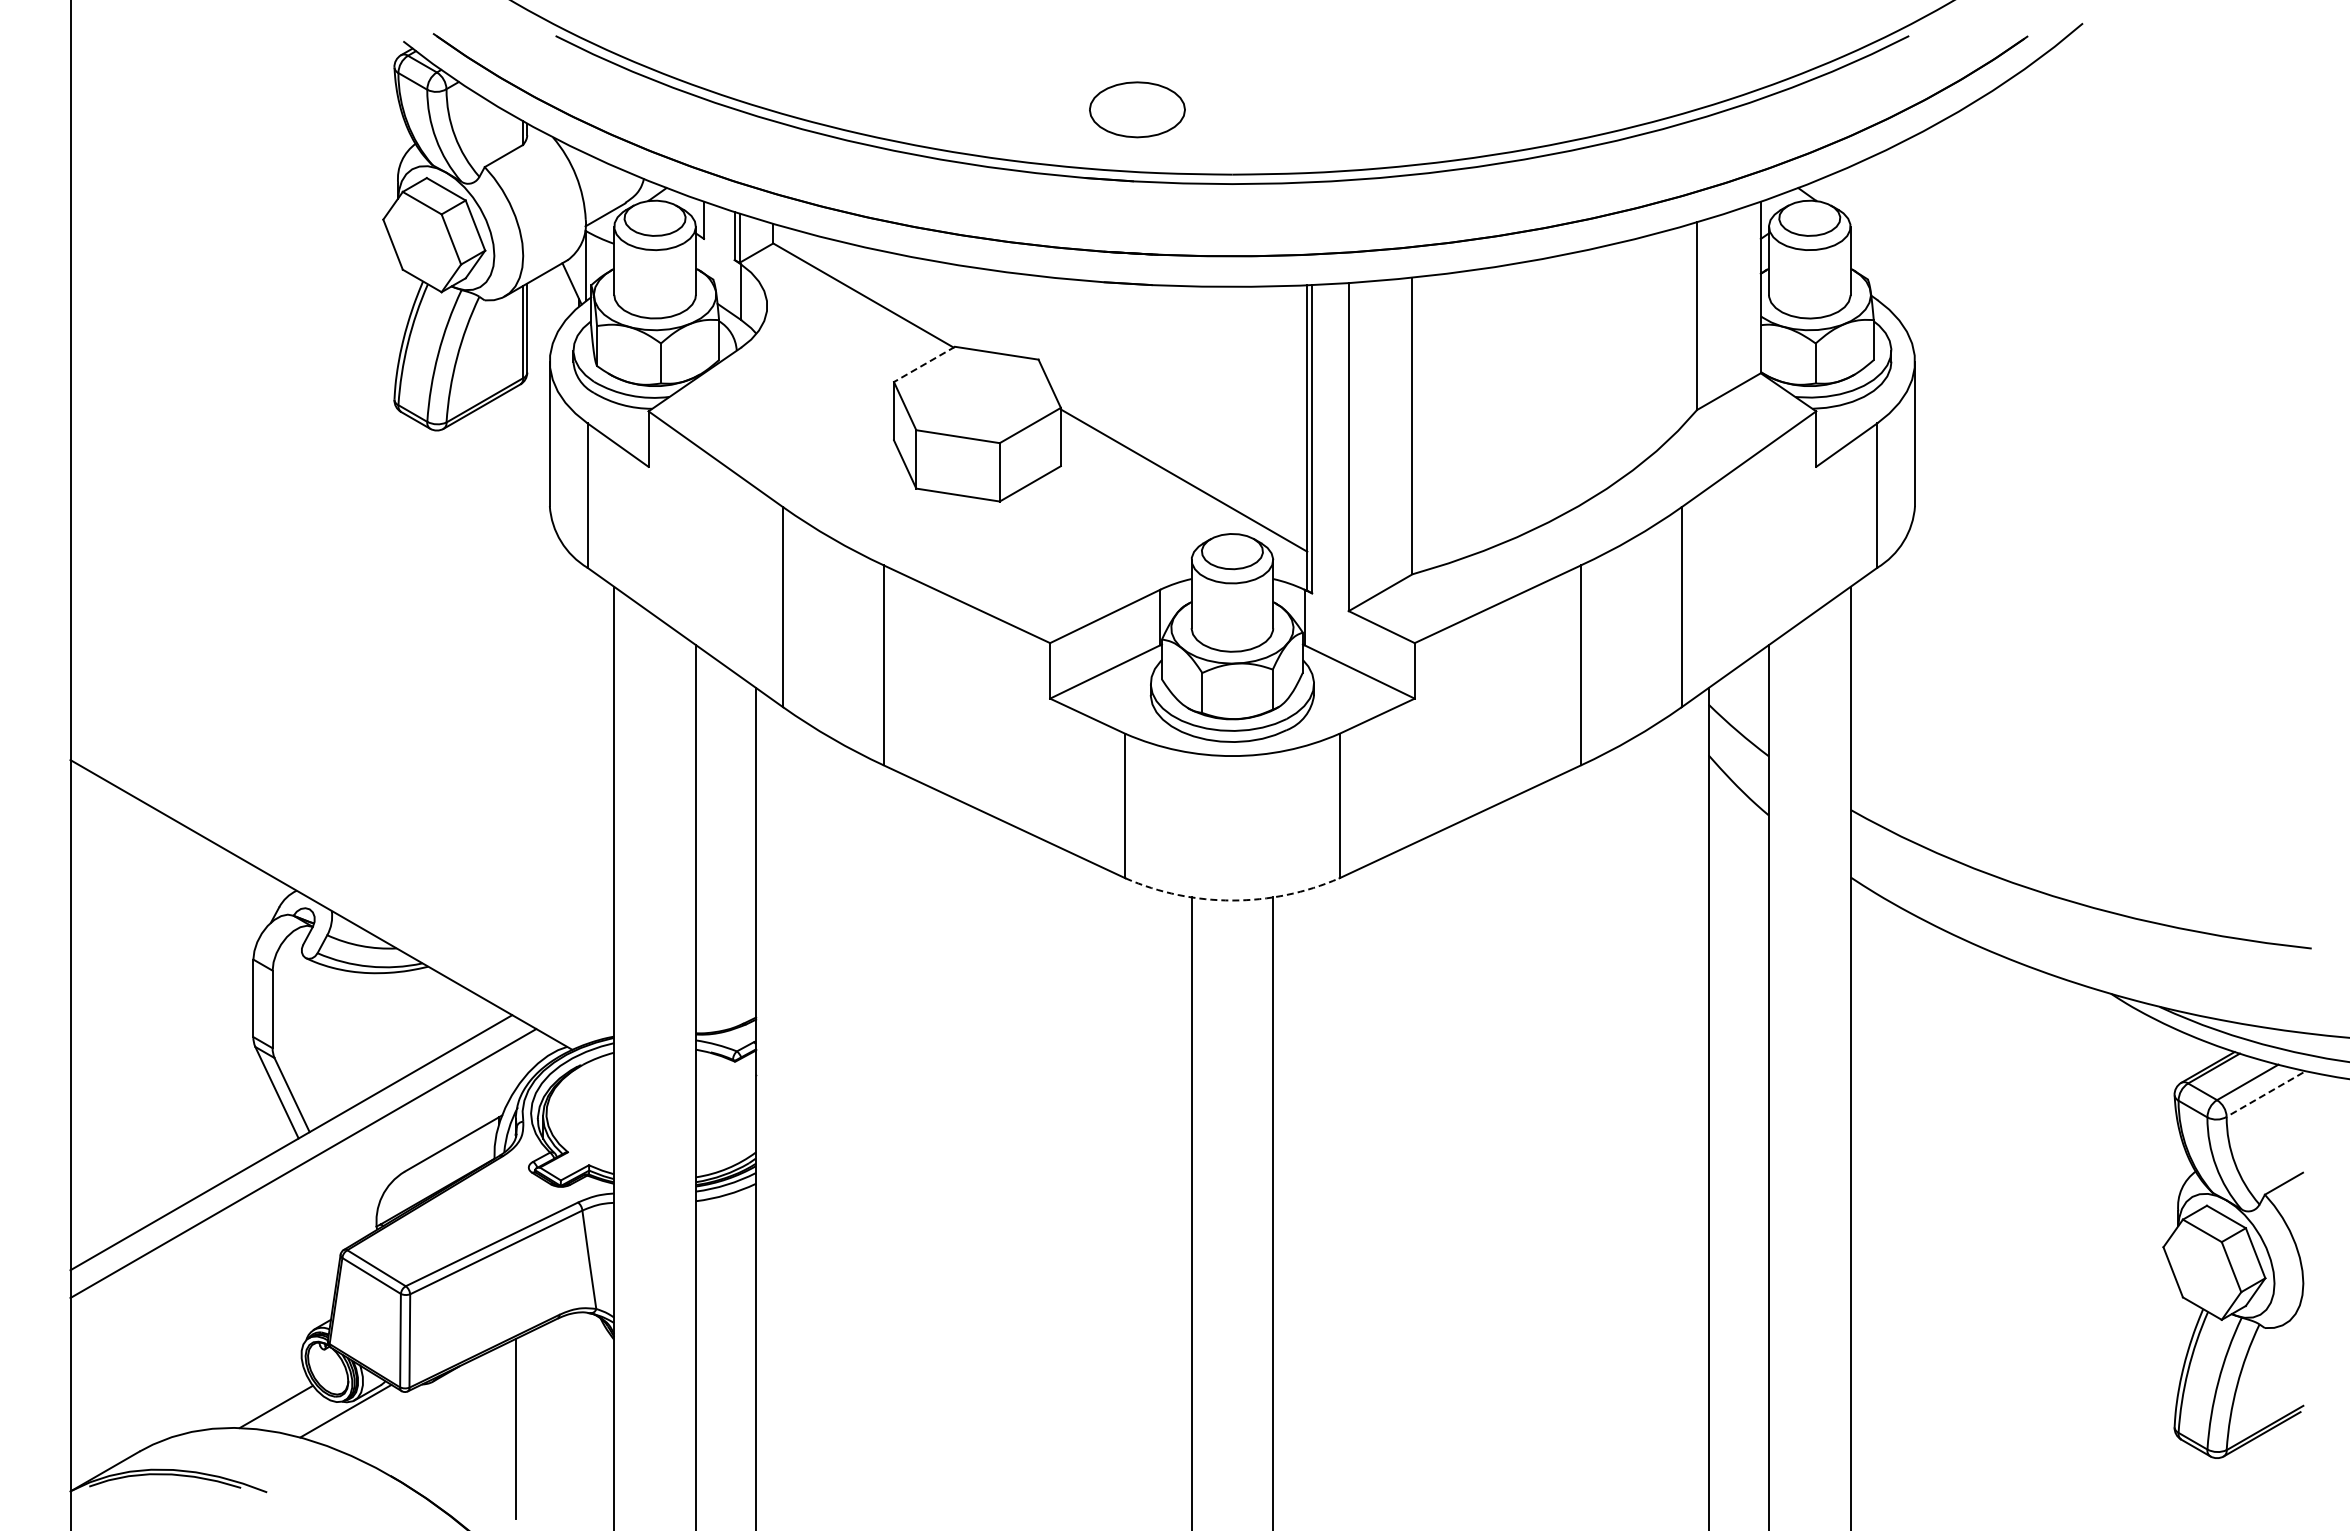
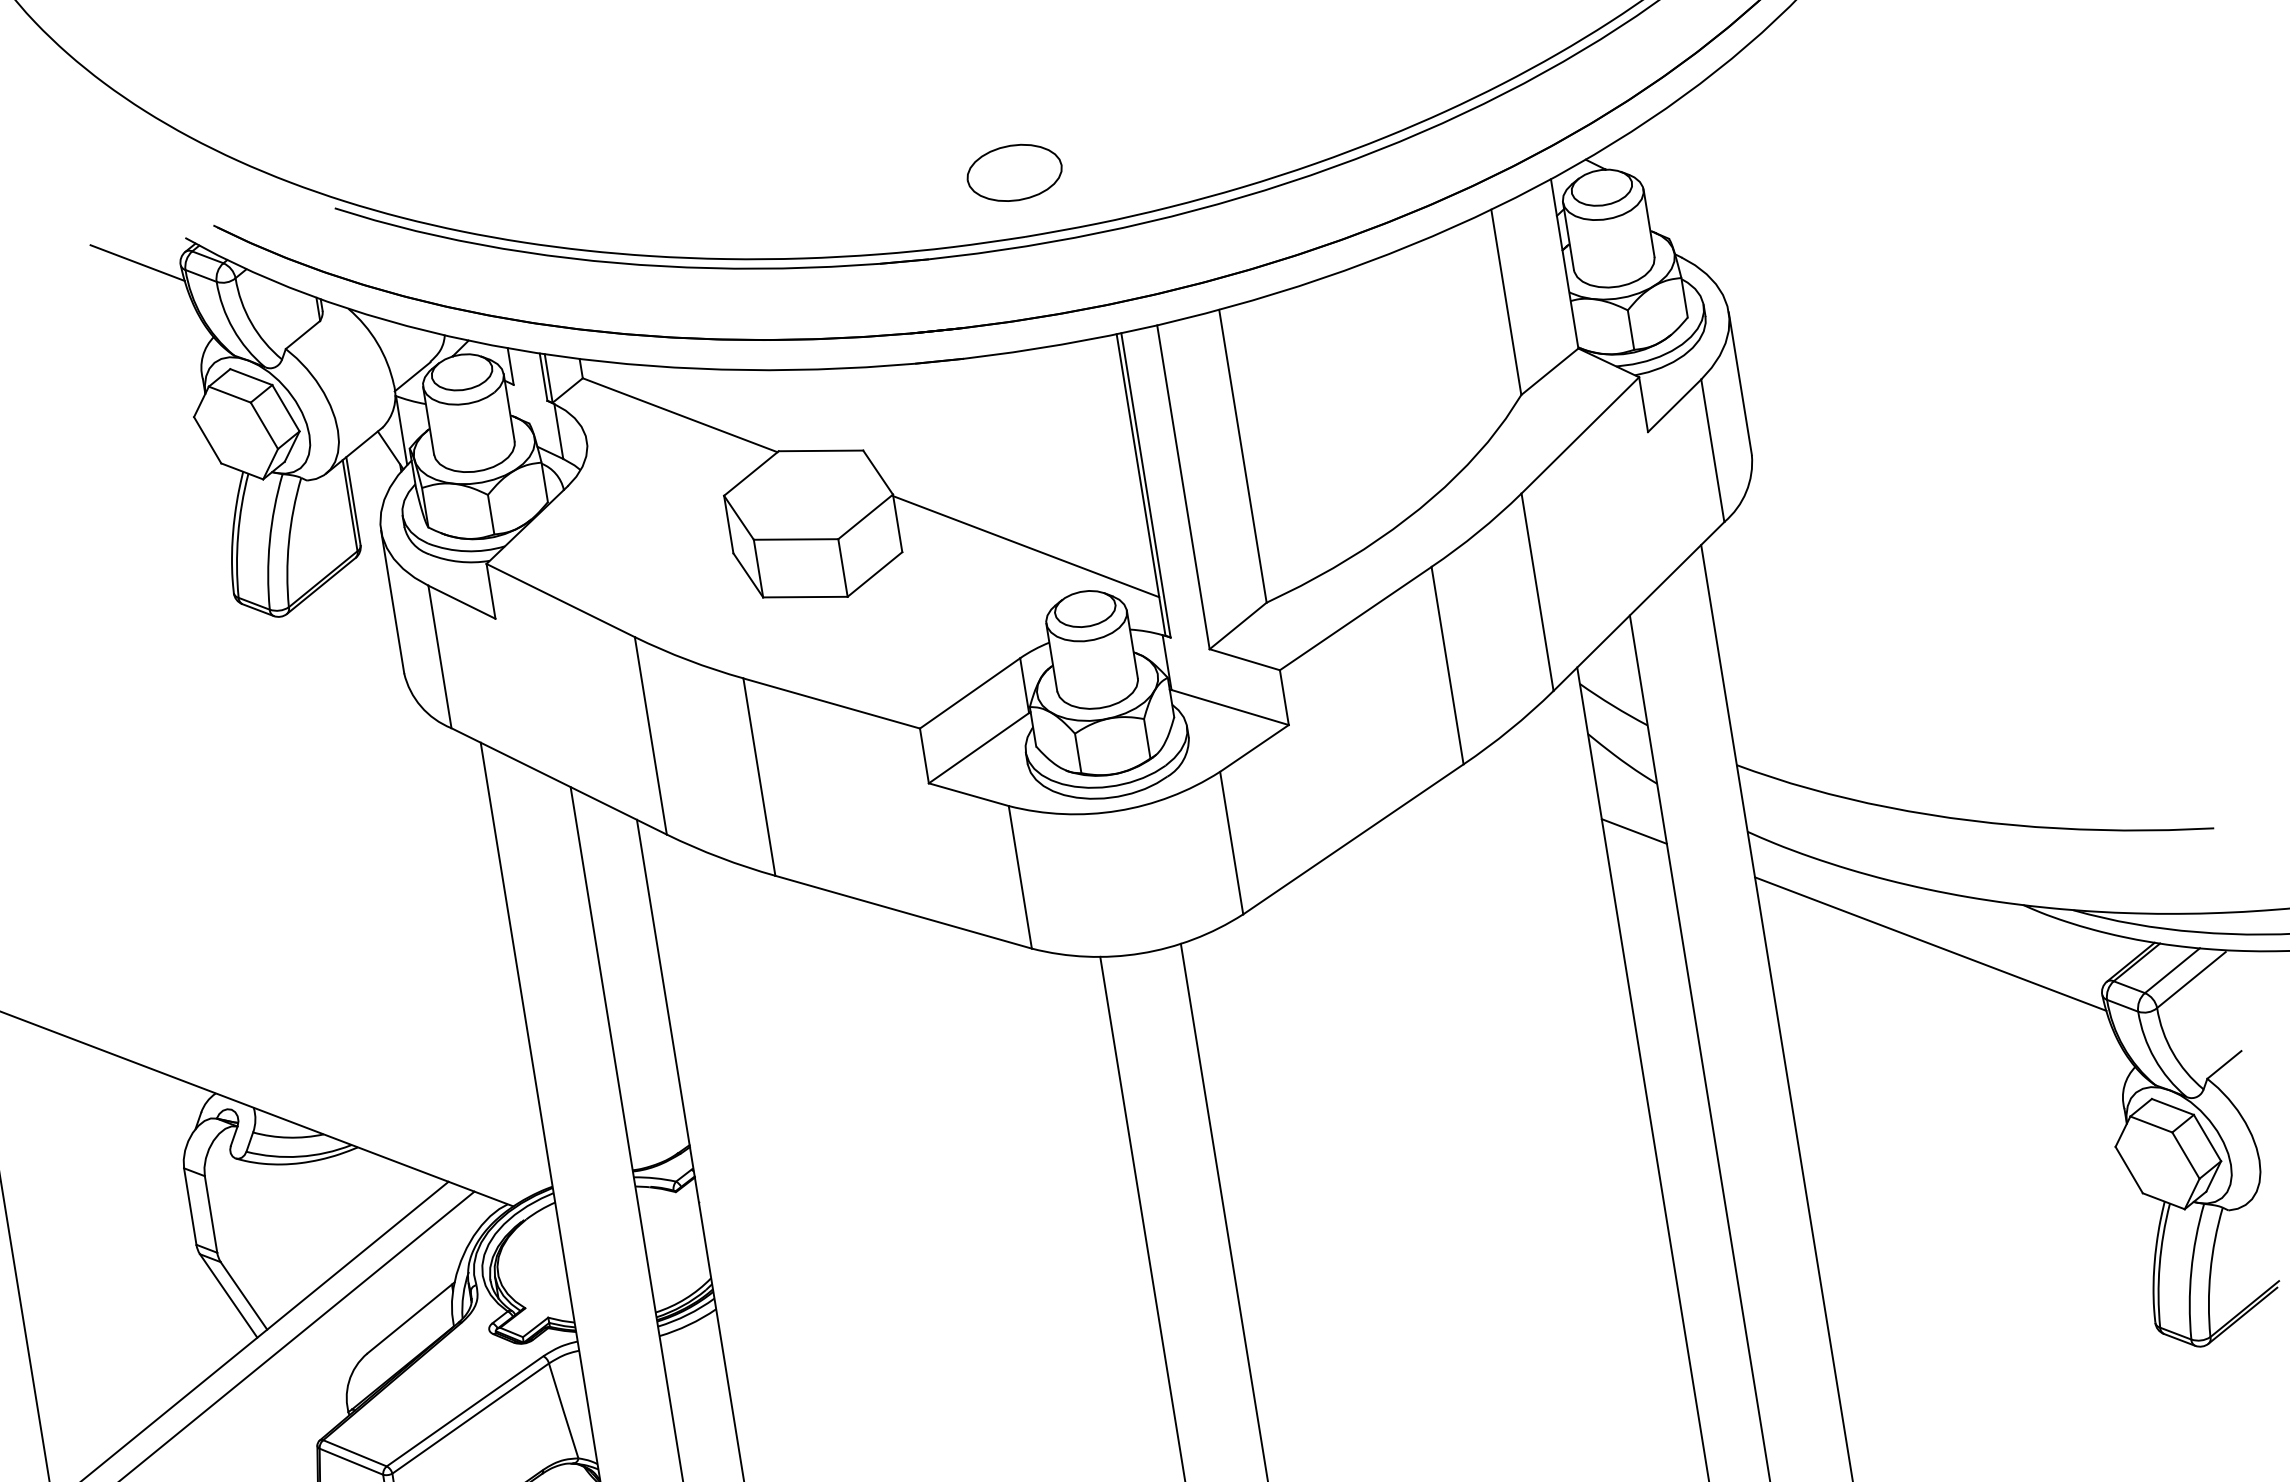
line: (352, 58) -> (137, 262), added
part: (1137, 109) -> (1014, 172), moved
line: (924, 364) -> (751, 473), dashed -> solid
line: (1738, 858) -> (1633, 831), added
arc: (1232, 900) -> (1141, 953), dashed -> solid
line: (2013, 1017) -> (1930, 944), added
line: (2264, 1094) -> (2190, 979), dashed -> solid

